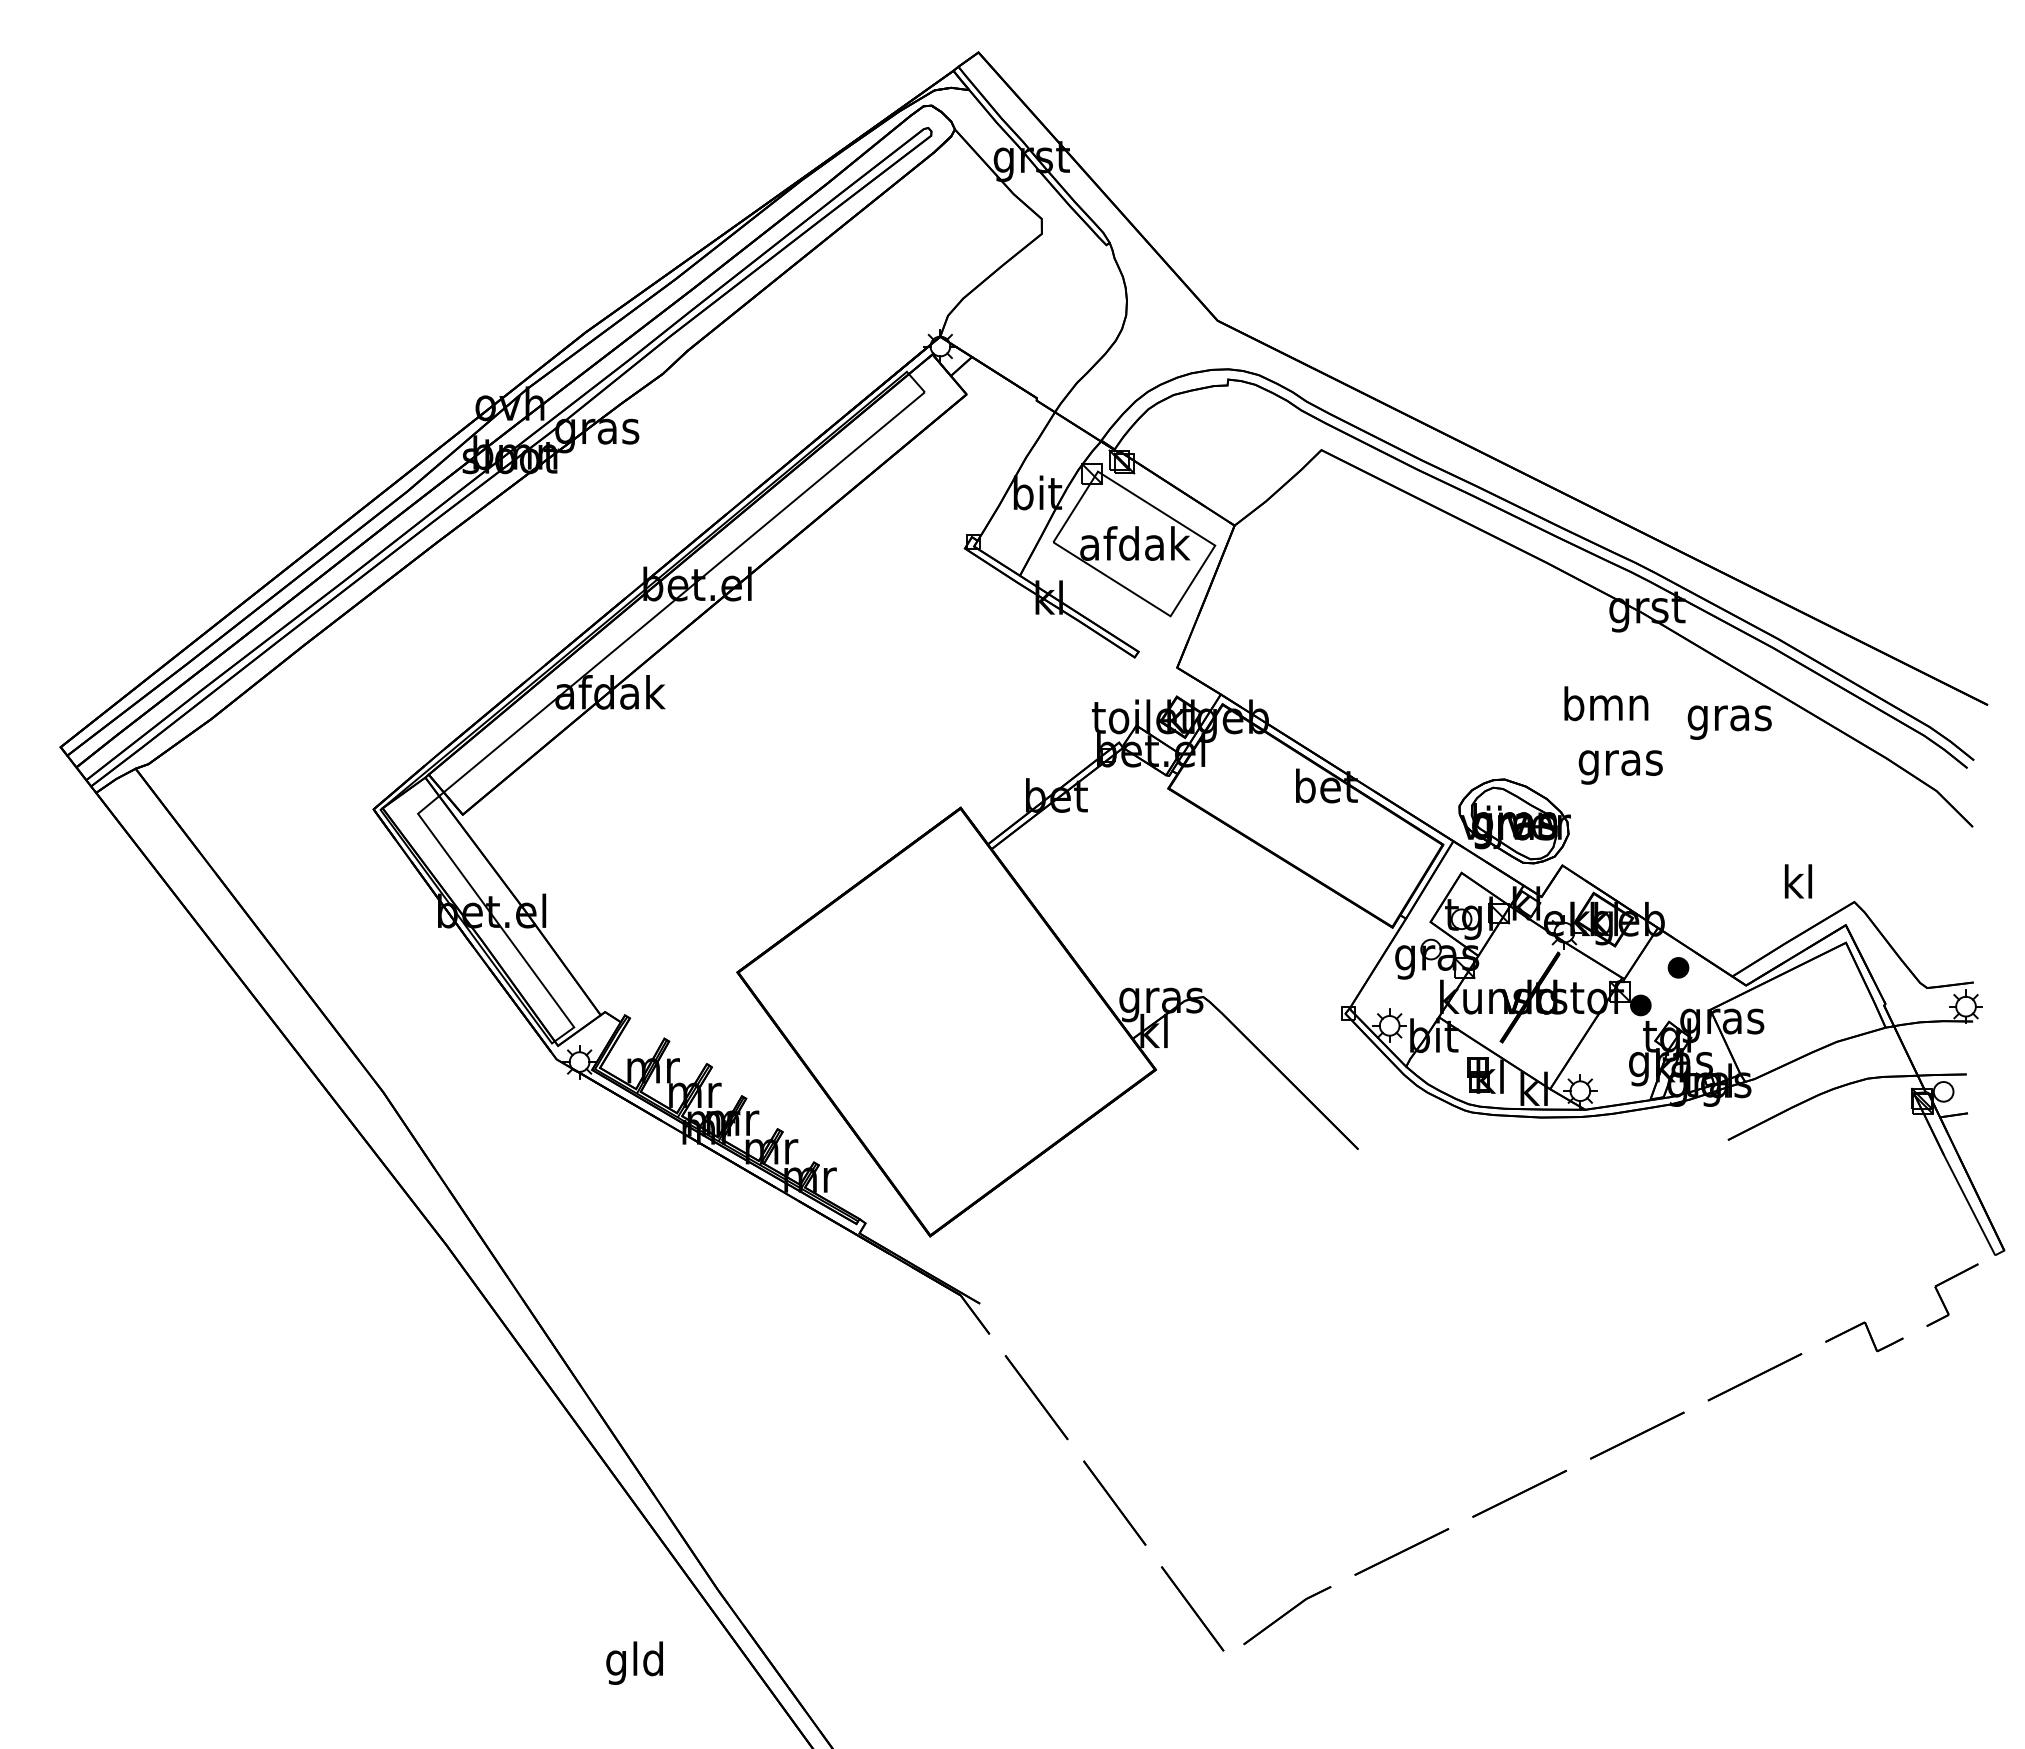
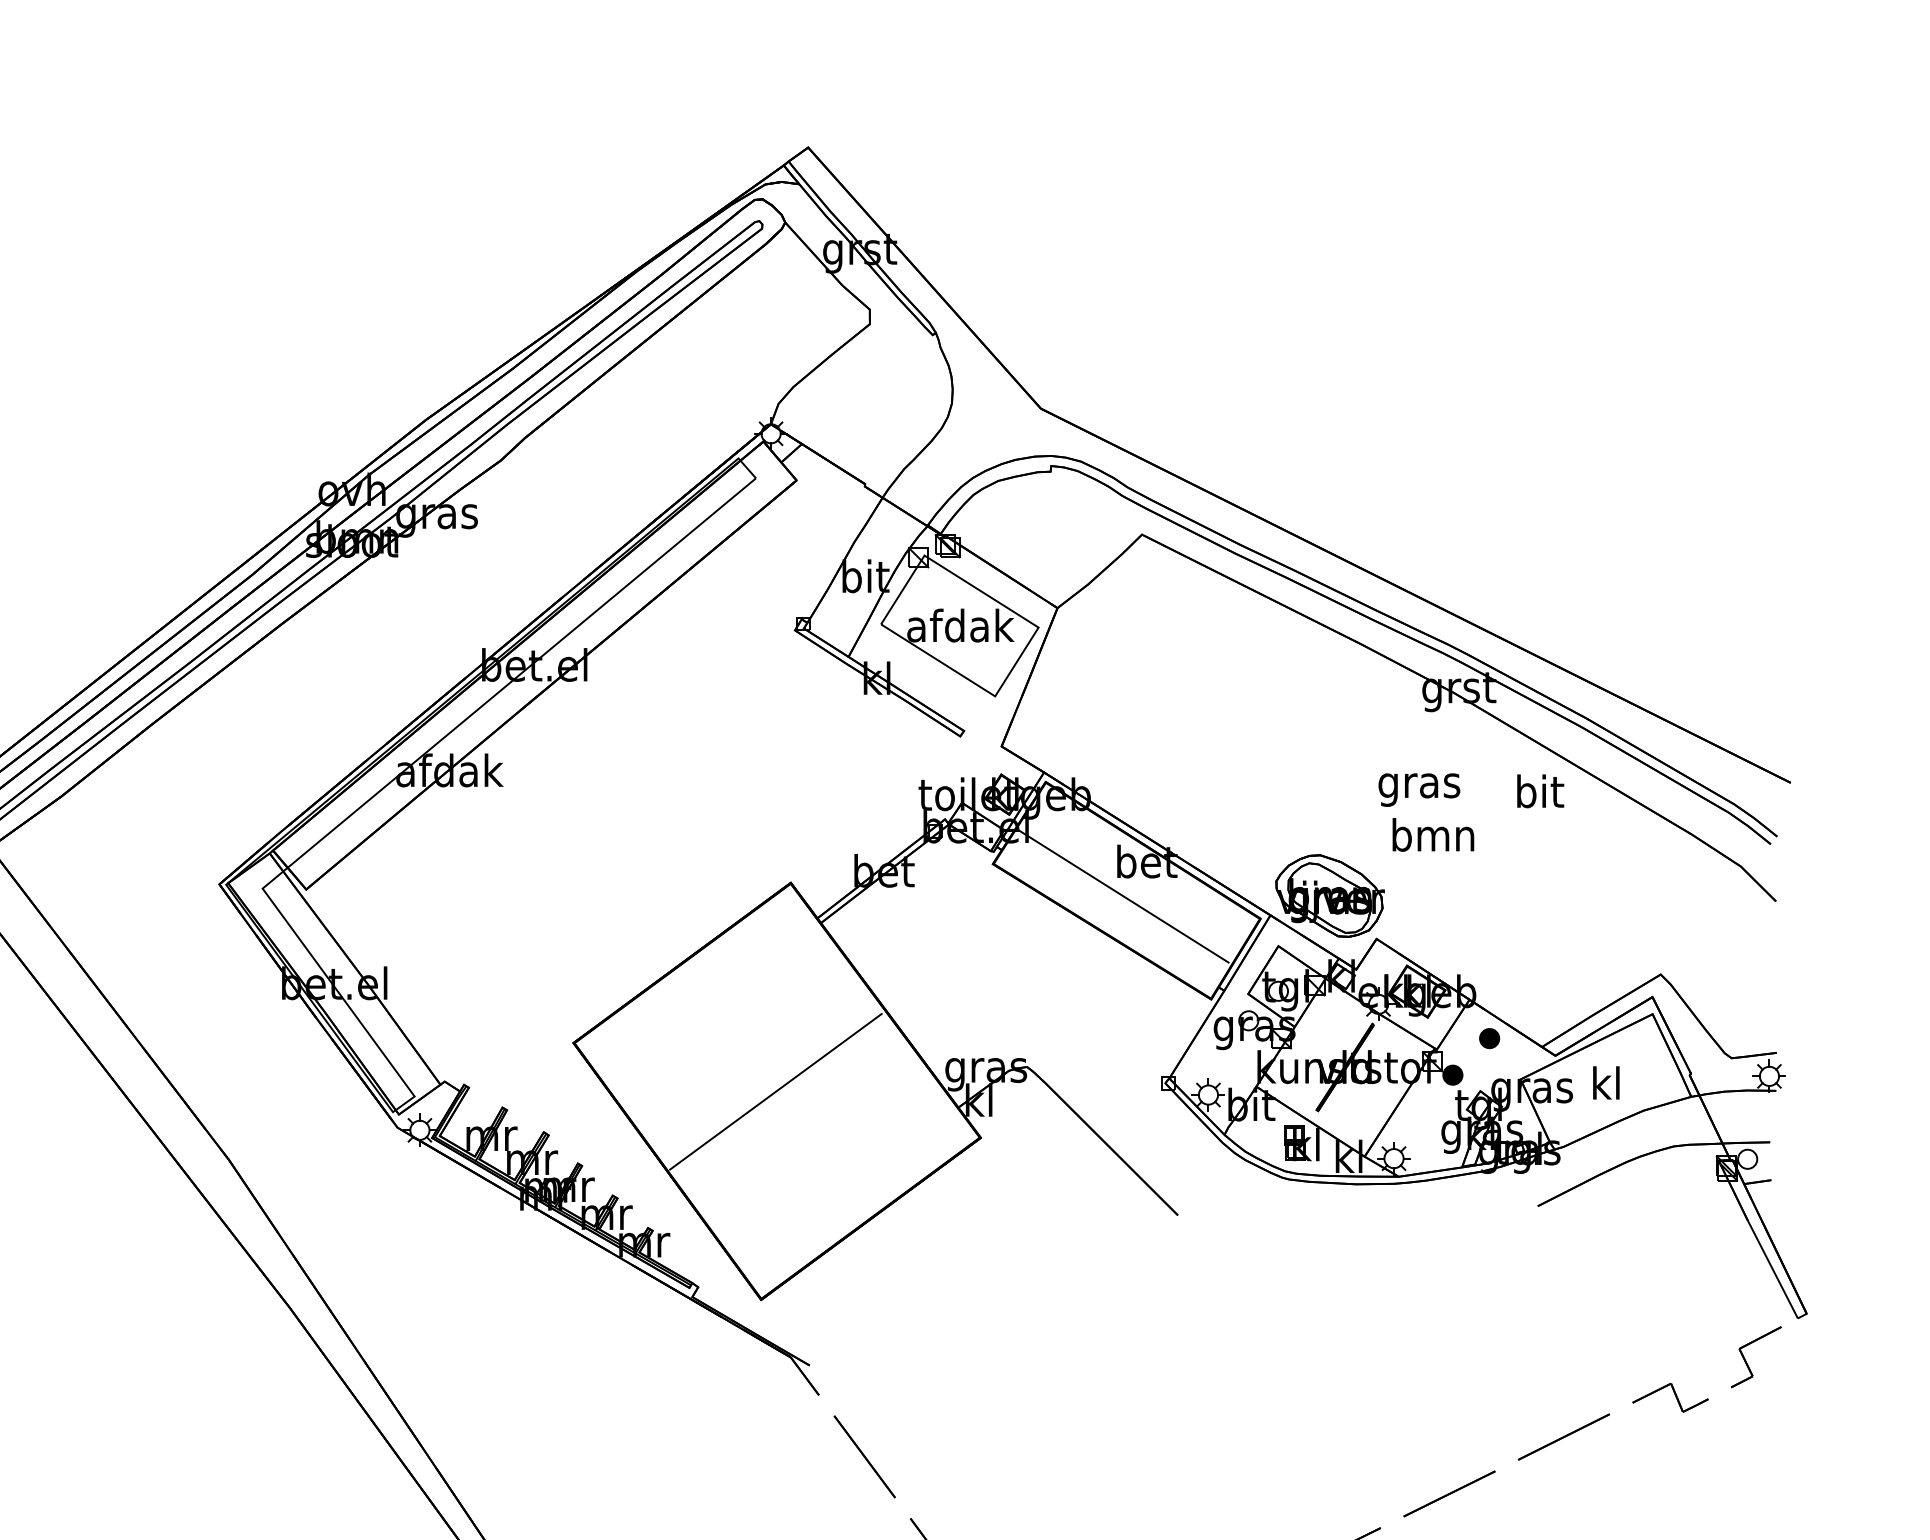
text: (1606, 707) -> (1419, 785), bmn -> gras
text: (1729, 717) -> (1539, 794), gras -> bit
text: (1620, 762) -> (1433, 838), gras -> bmn
line: (1302, 821) -> (1123, 896), added
text: (1797, 881) -> (1605, 1083), moved
line: (945, 1022) -> (776, 1091), added

